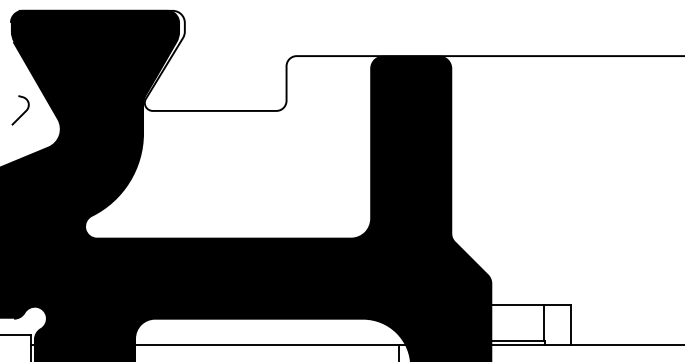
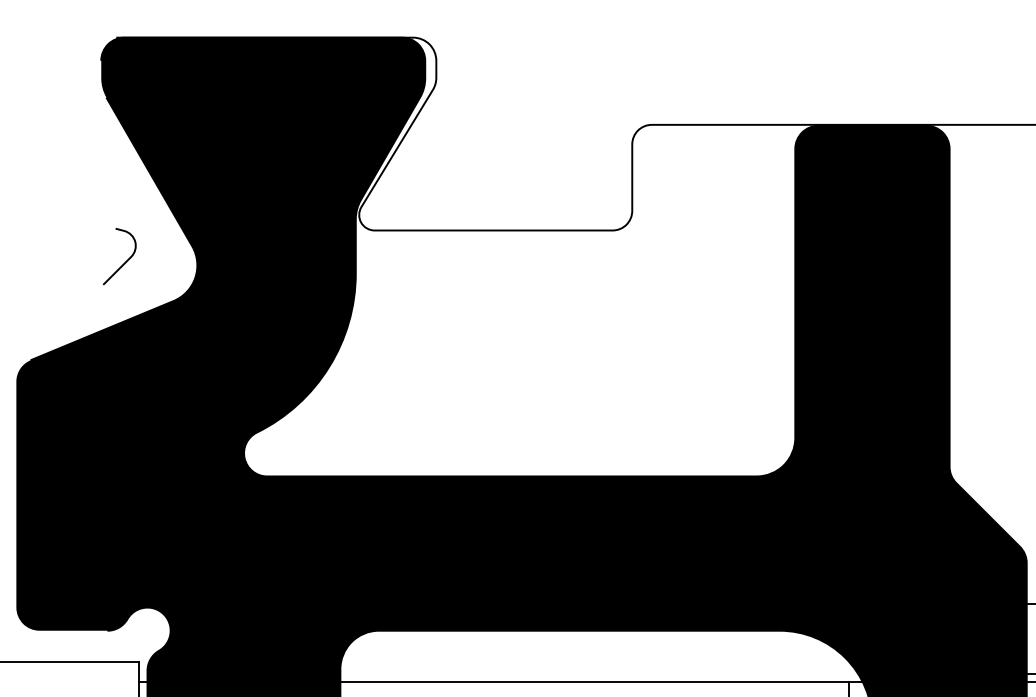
curve: (23, 112) -> (125, 260), moved

